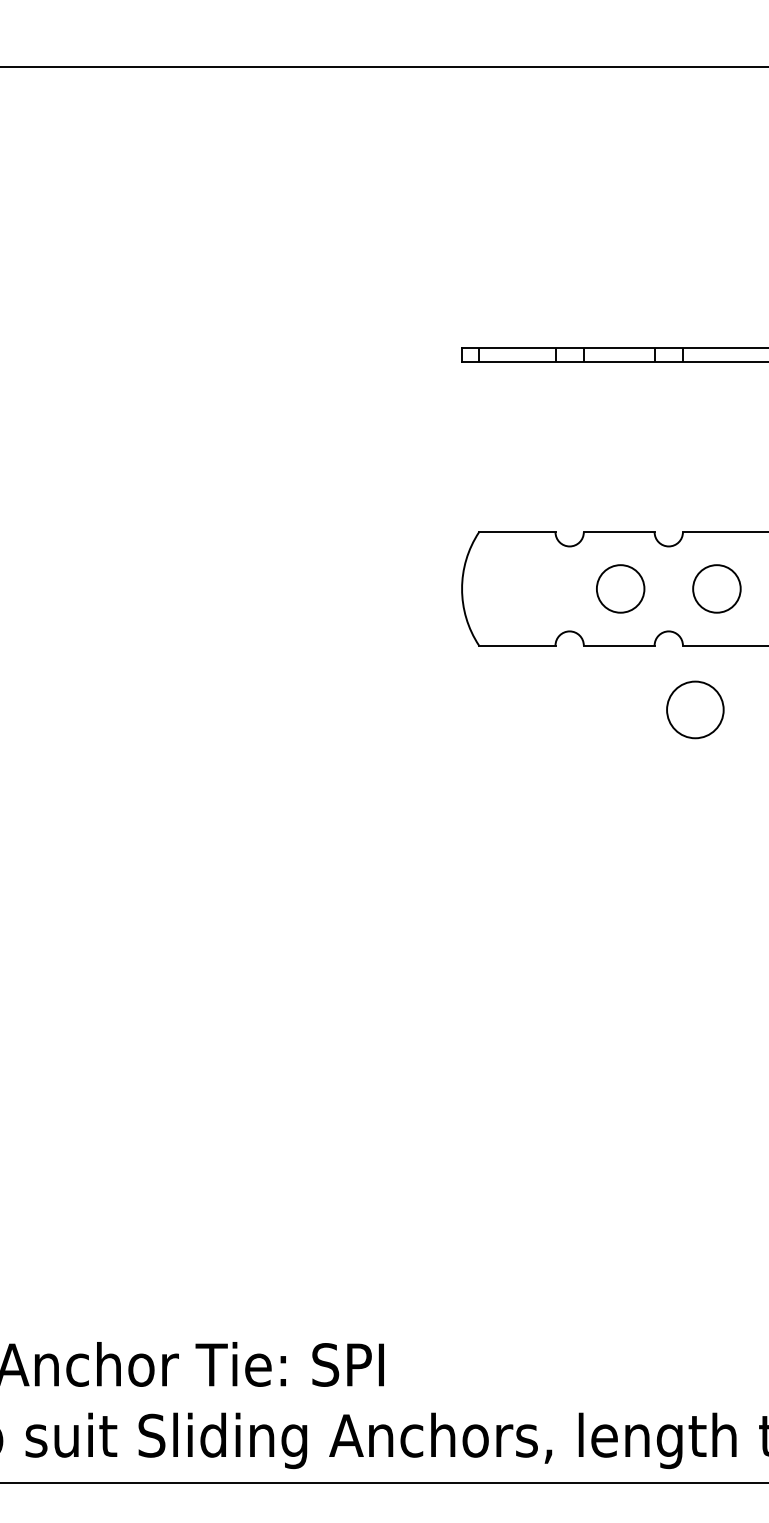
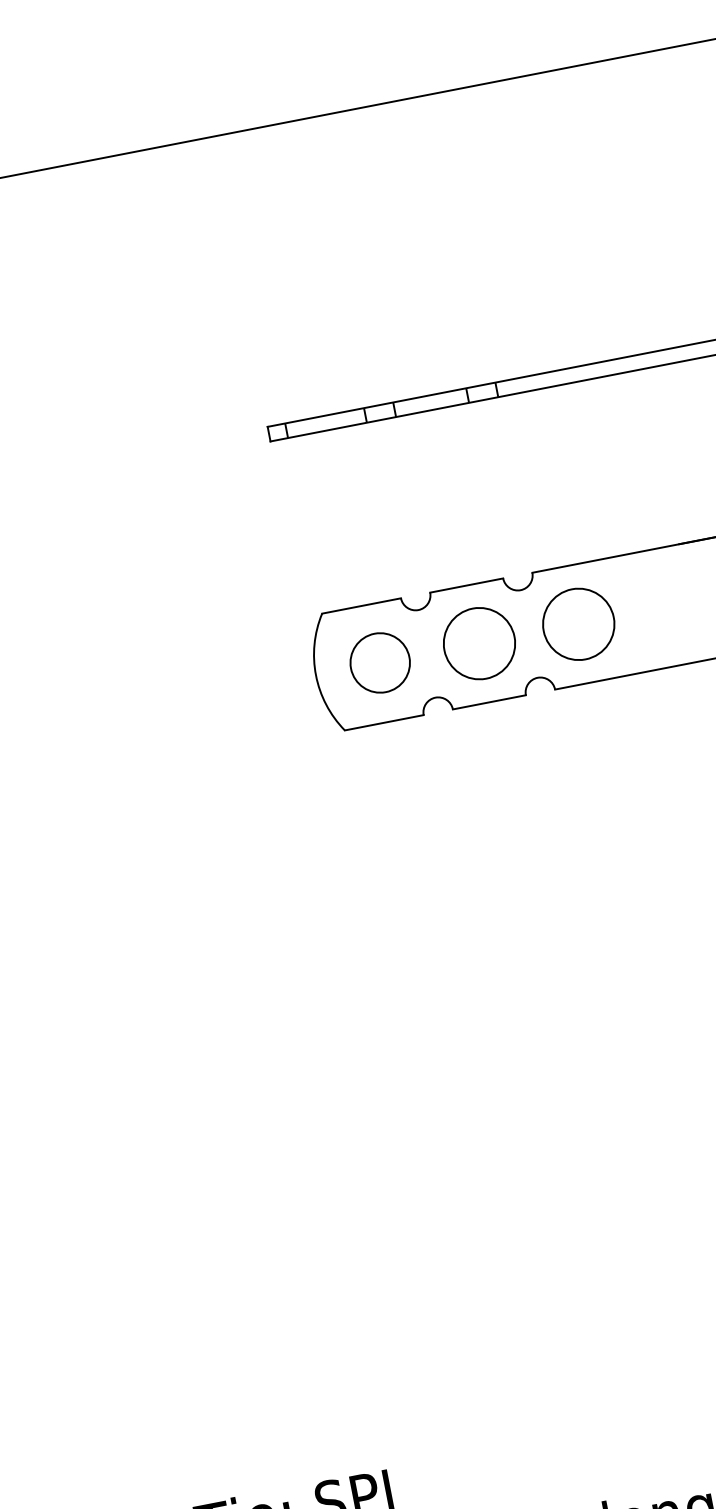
circle: (620, 588) -> (479, 643), size x1.43
circle: (716, 588) -> (578, 623), size x1.43
circle: (695, 709) -> (380, 662), moved

